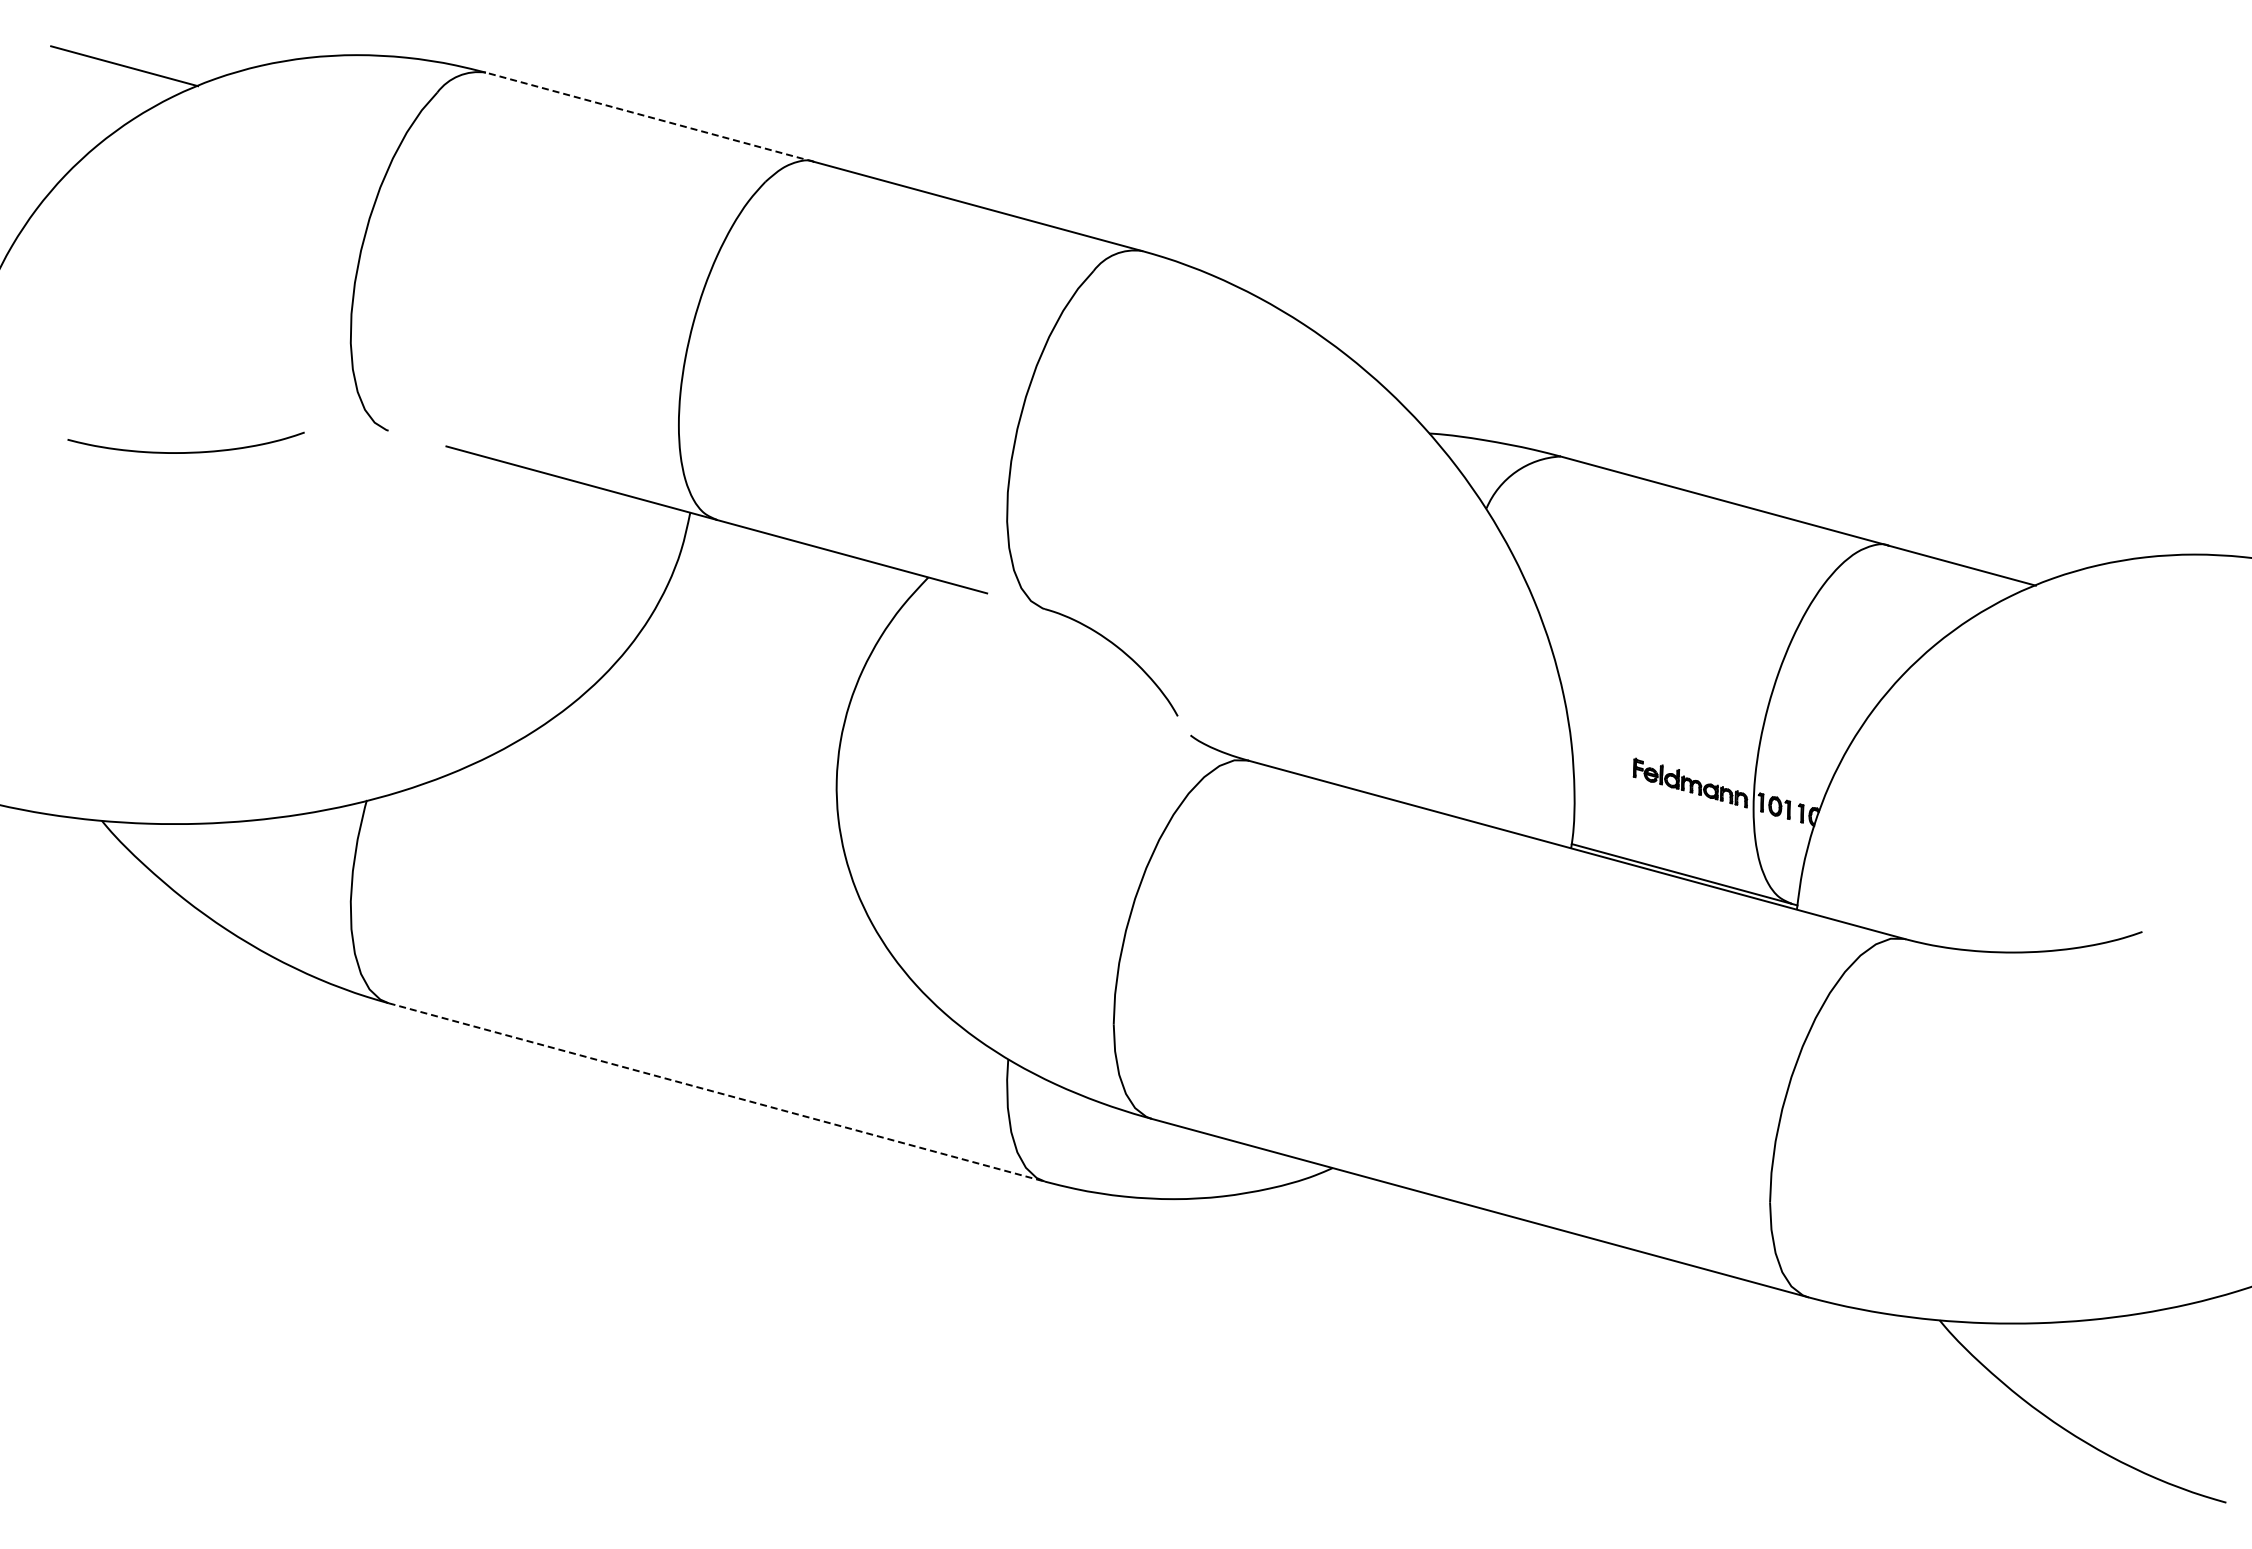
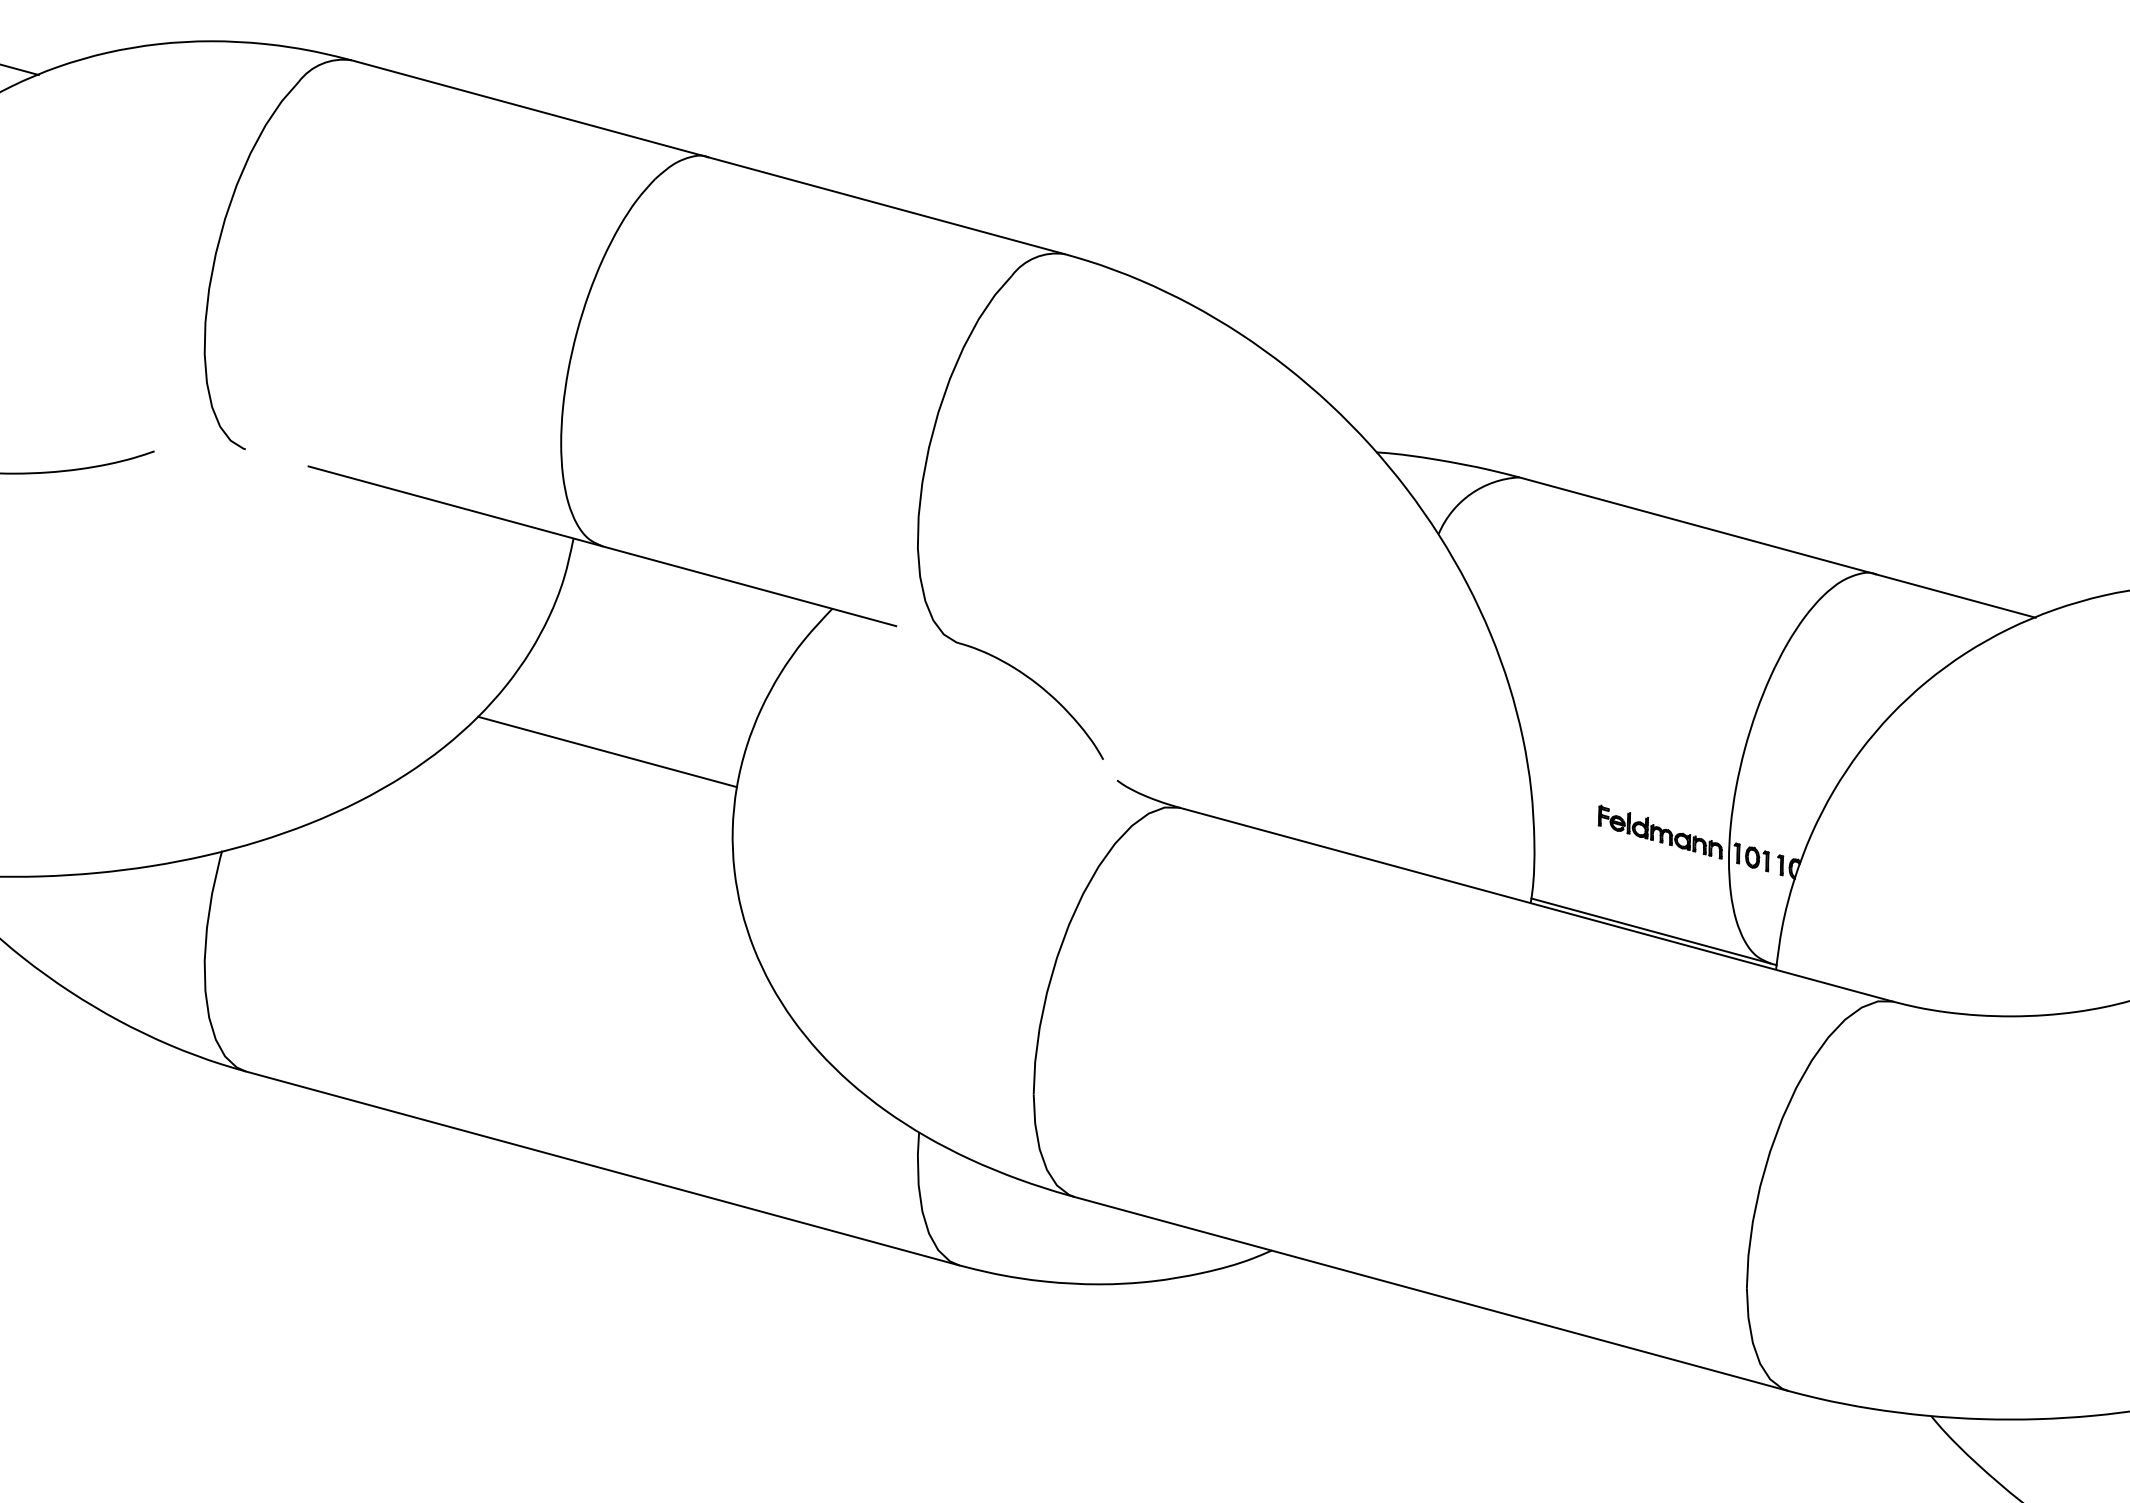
line: (649, 117) -> (529, 109), dashed -> solid
line: (721, 708) -> (607, 751), added
line: (717, 1092) -> (603, 1168), dashed -> solid

